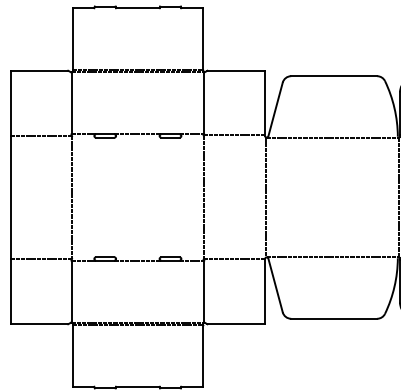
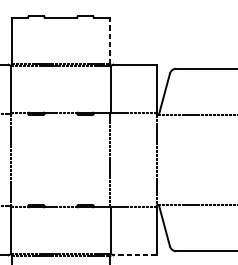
line: (203, 38) -> (110, 40), solid -> dashed
line: (236, 324) -> (135, 255), solid -> dashed

